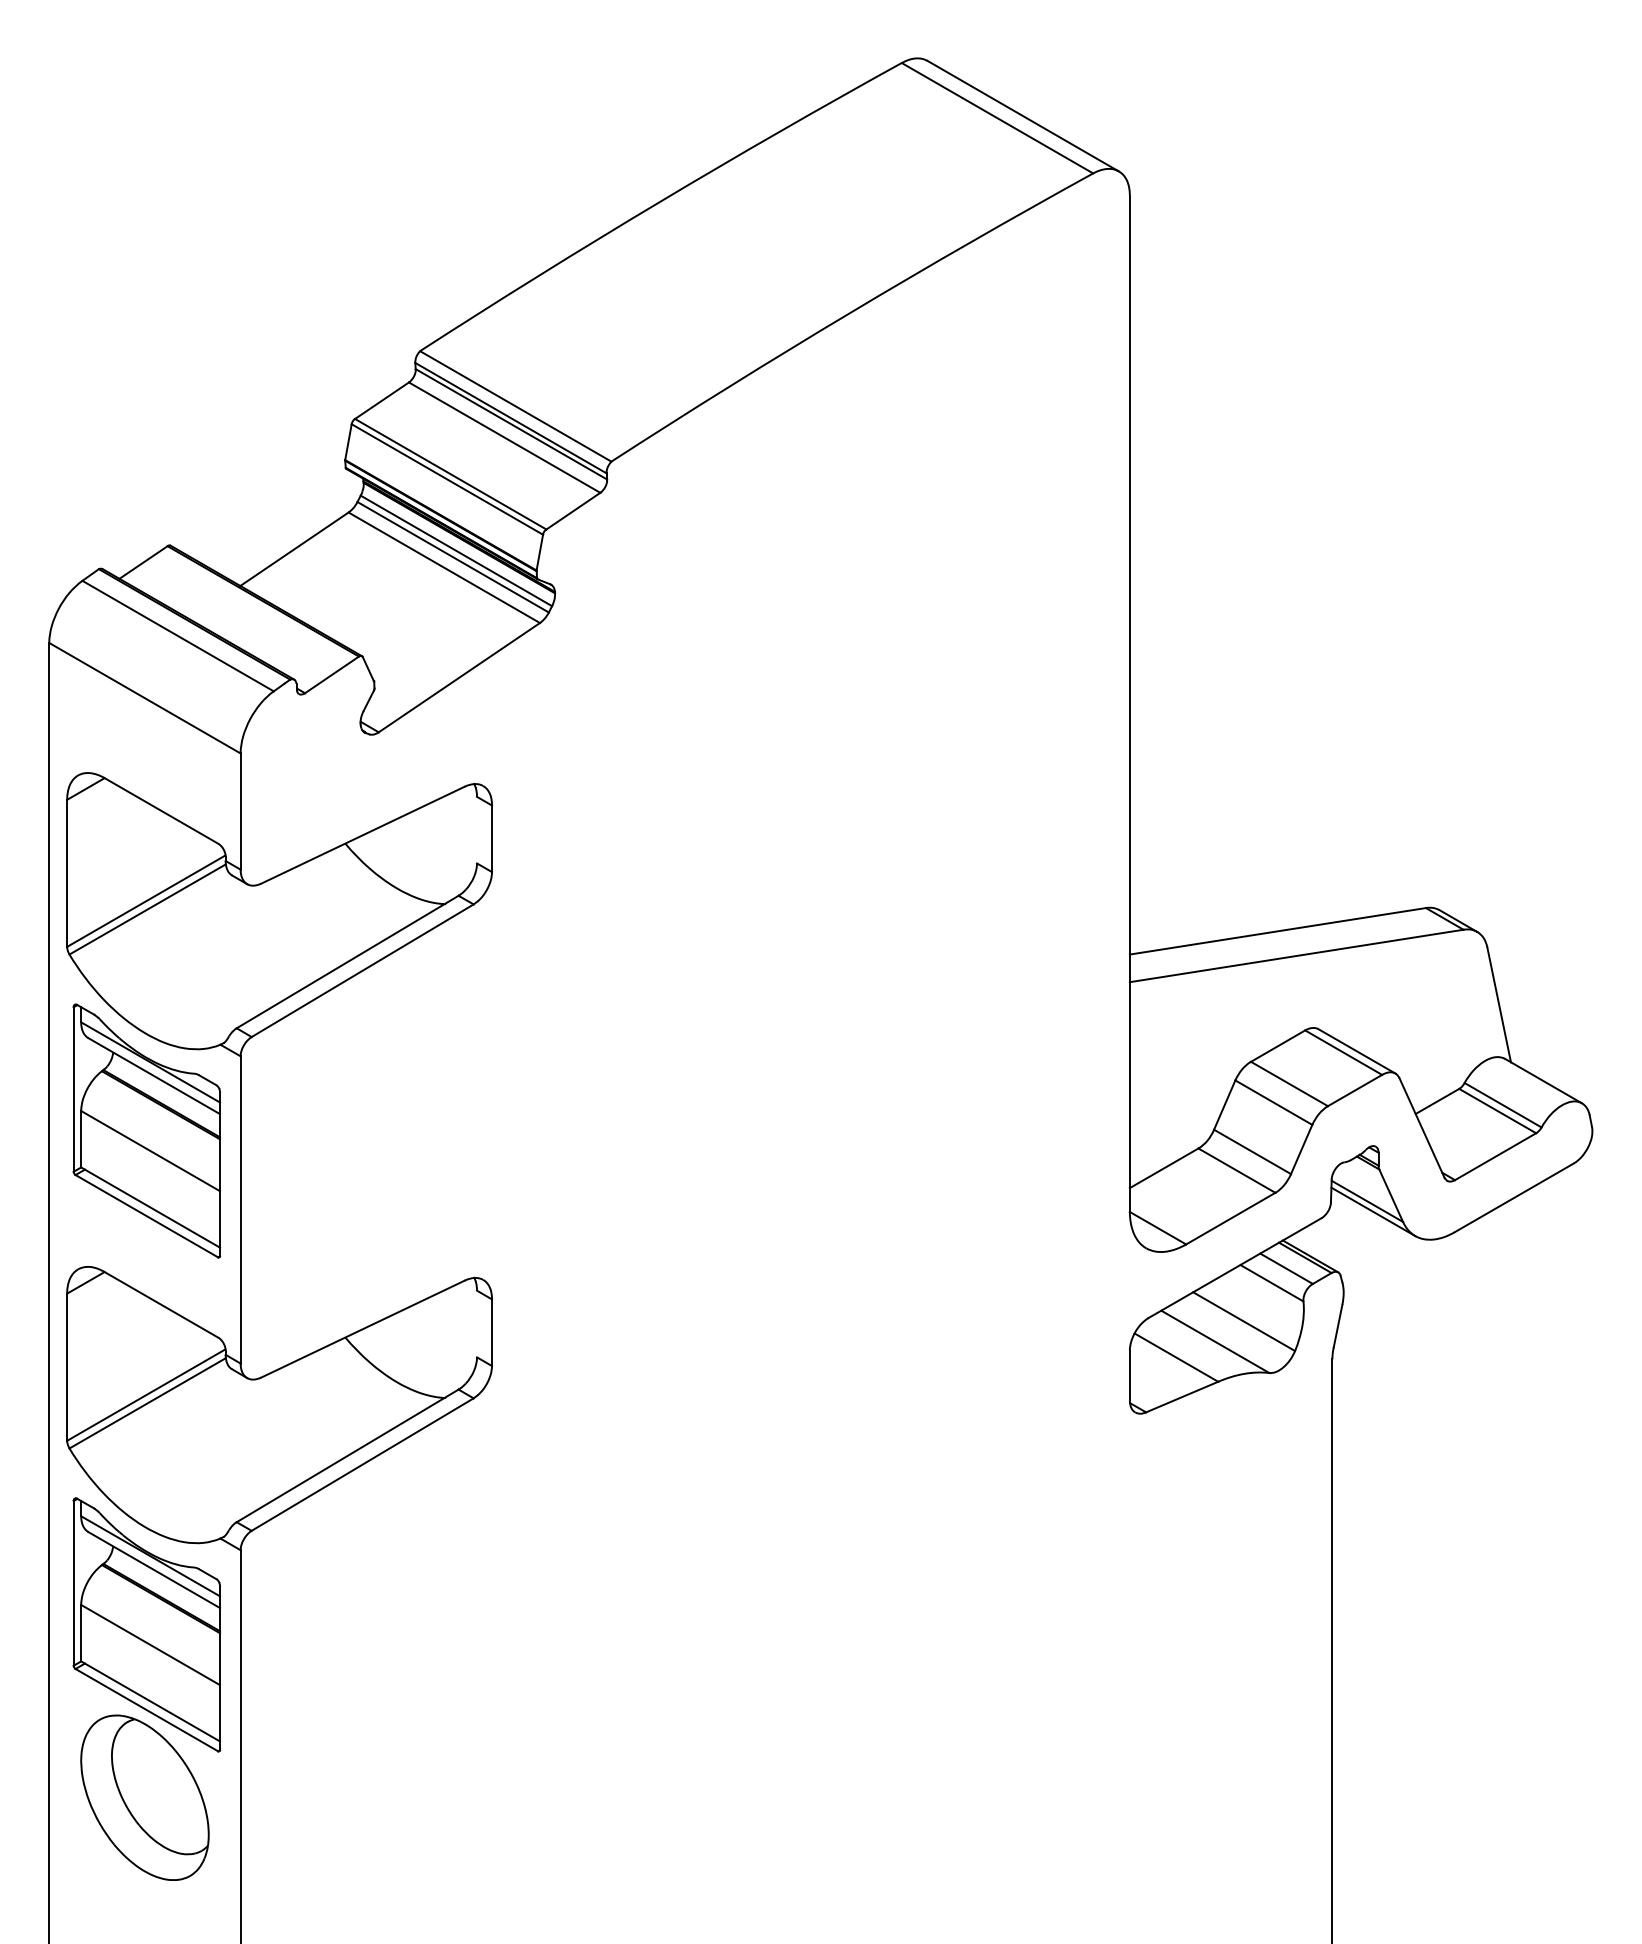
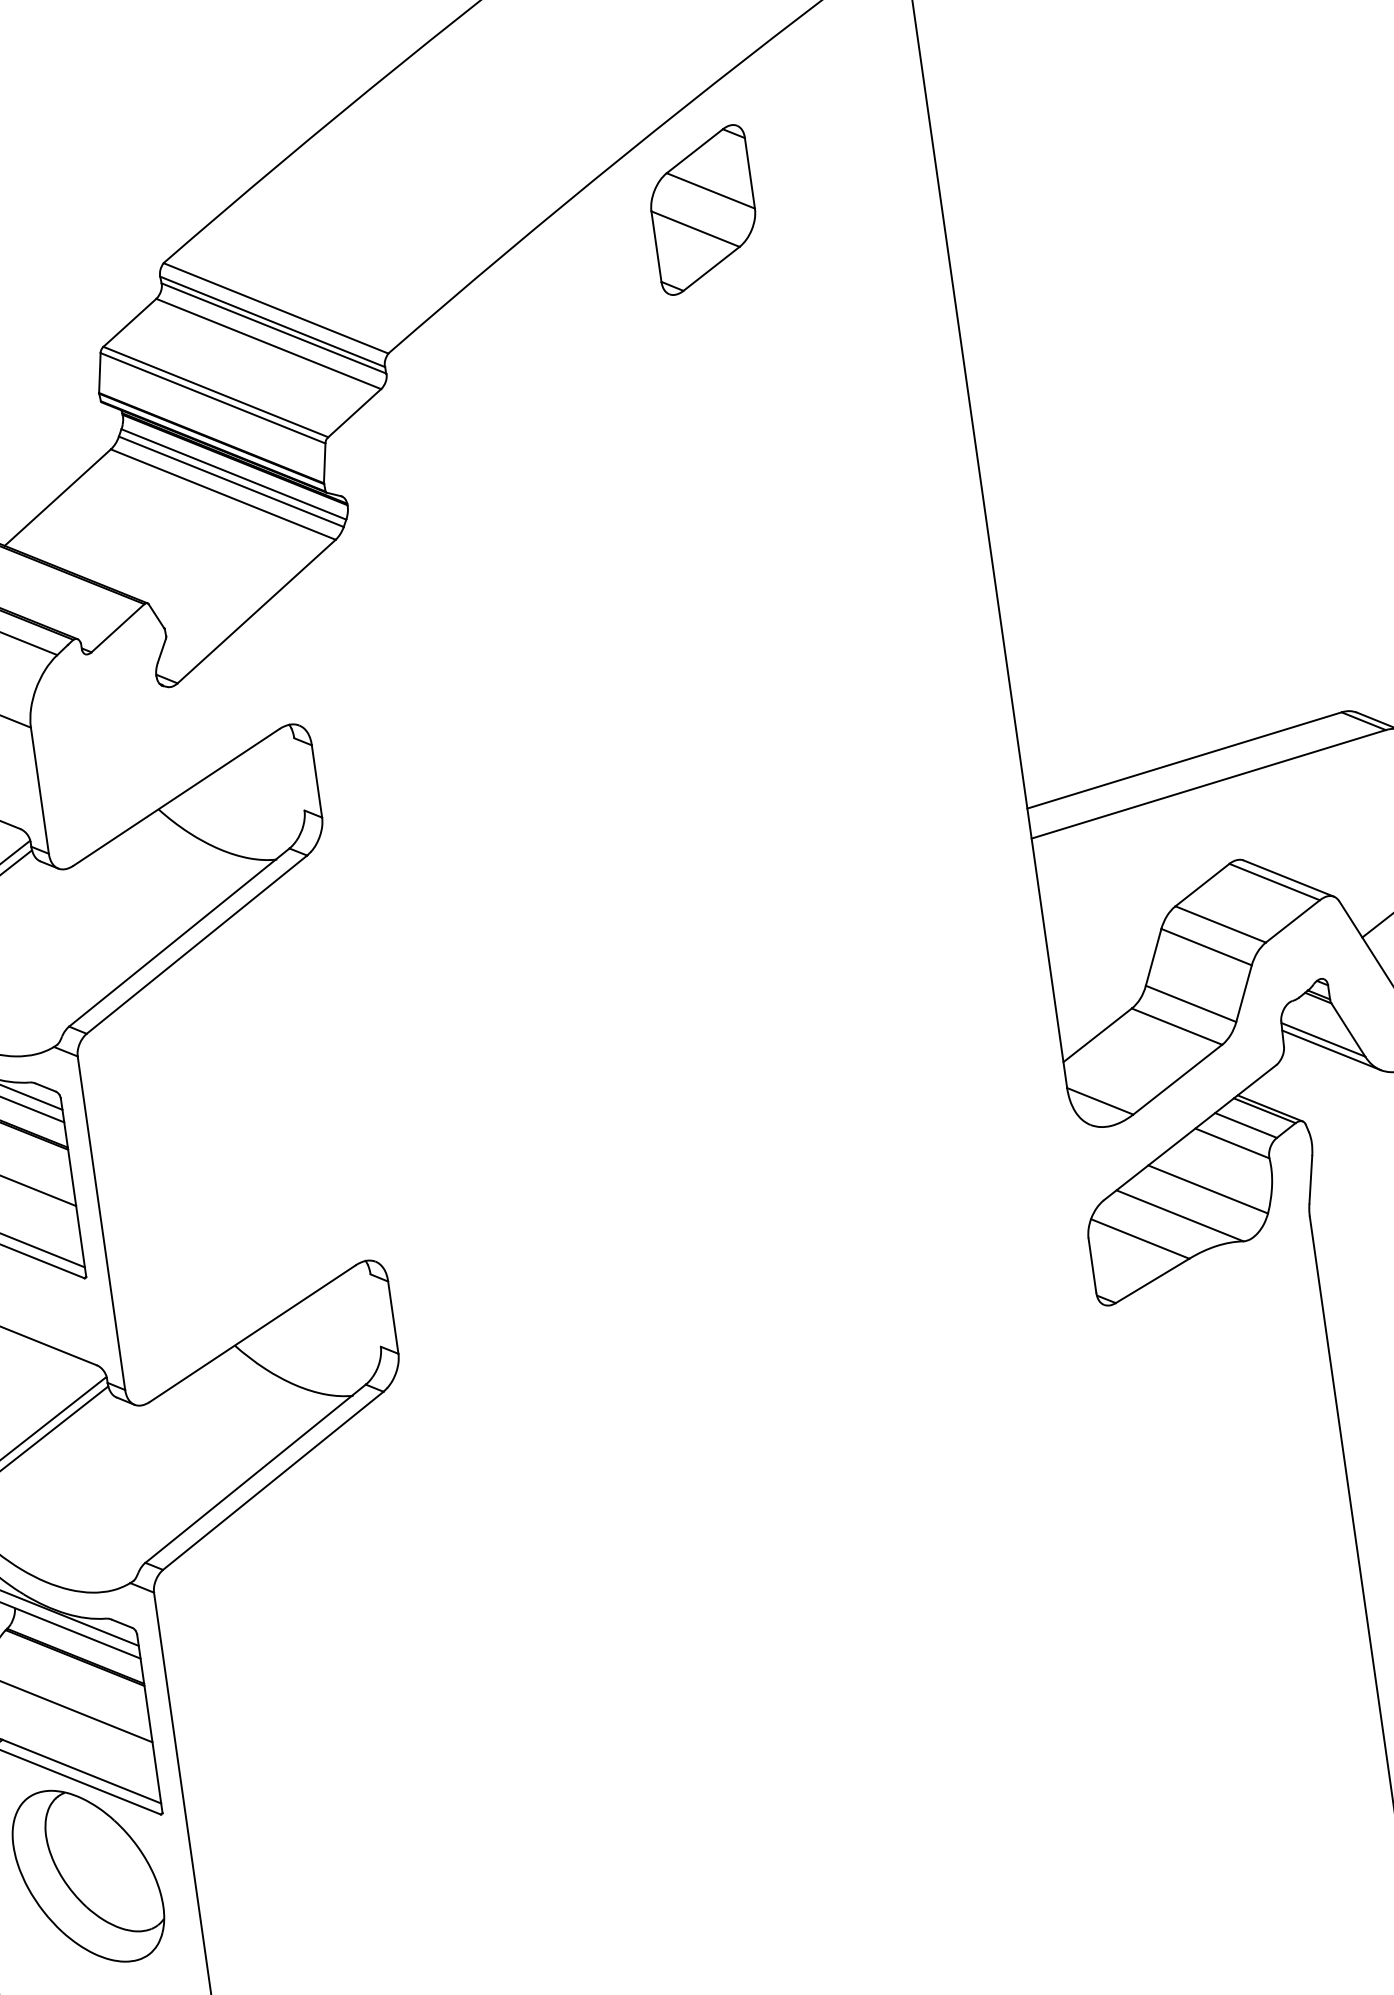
part: (913, 372) -> (702, 210), added

